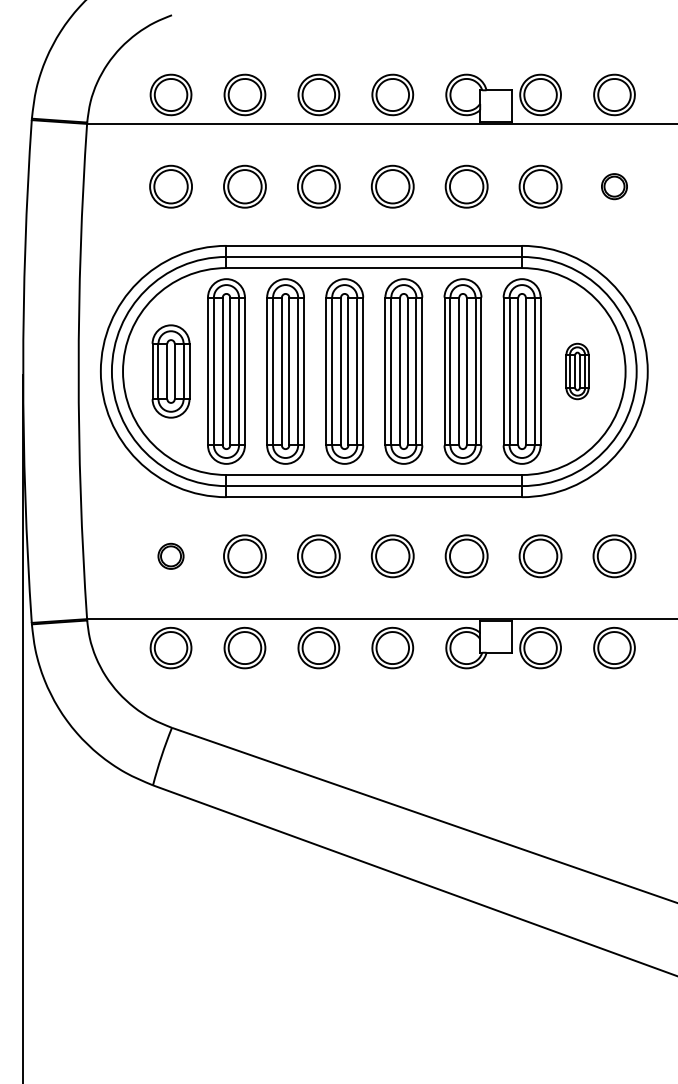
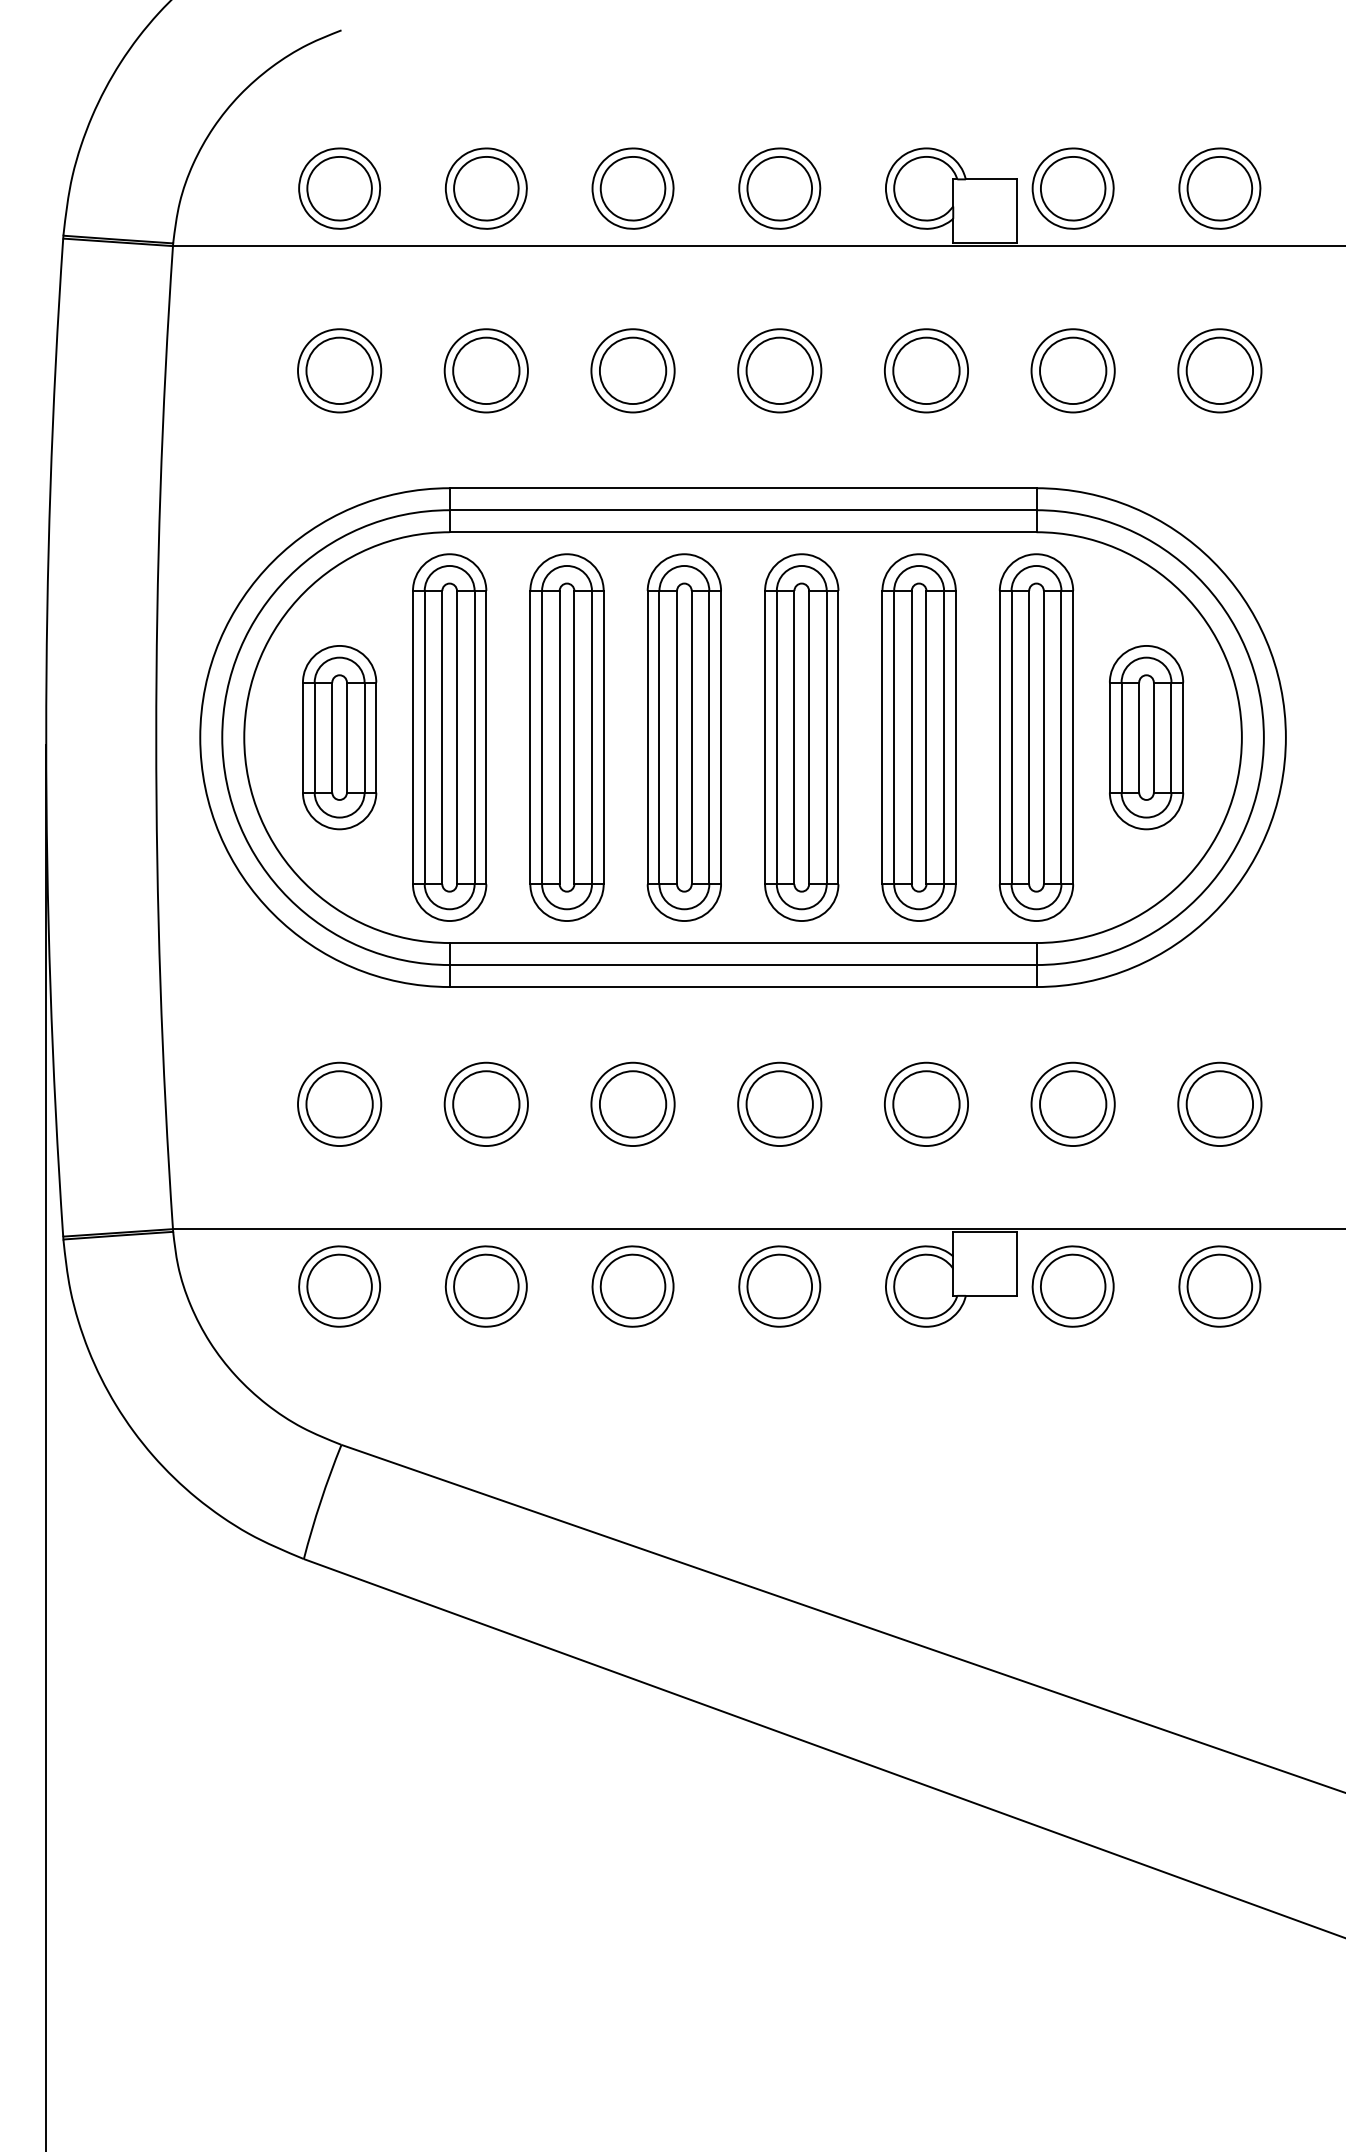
part: (614, 186) -> (1219, 370), size x1.67
part: (577, 371) -> (1146, 737), size x1.67
part: (170, 556) -> (338, 1104), size x1.67

